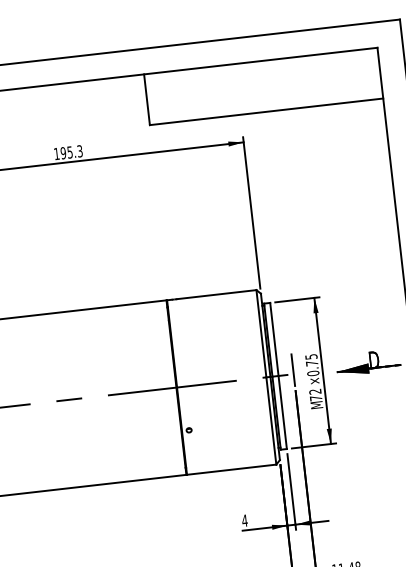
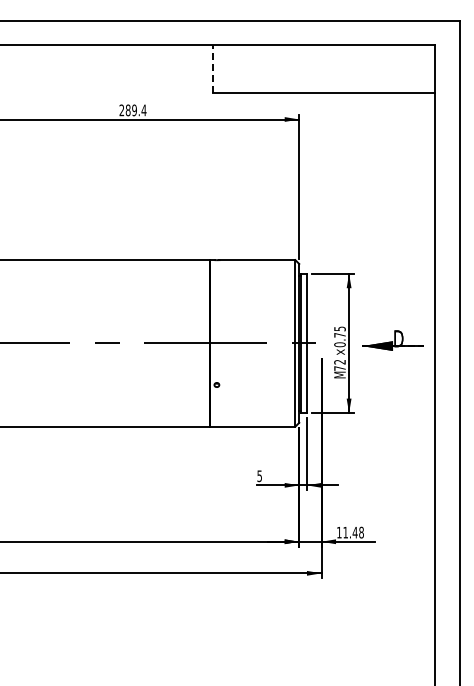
line: (146, 99) -> (212, 68), solid -> dashed
text: (67, 152) -> (132, 110), 195.3 -> 289.4
line: (293, 370) -> (321, 339), removed
text: (244, 521) -> (259, 476), 4 -> 5

